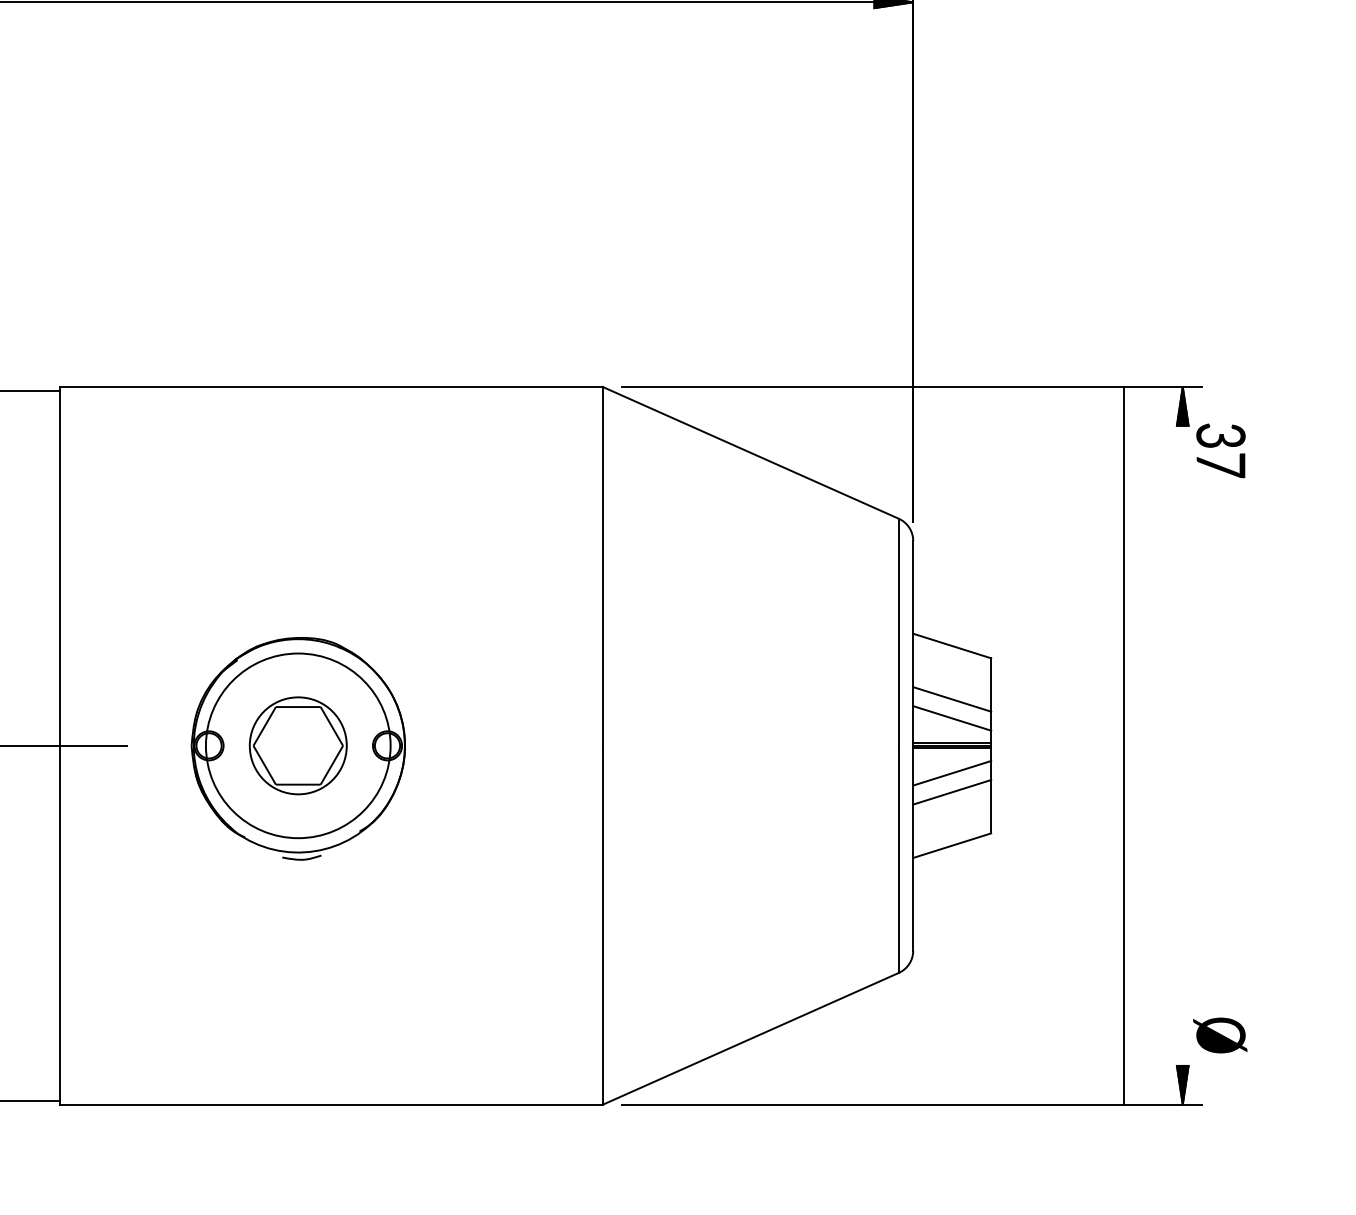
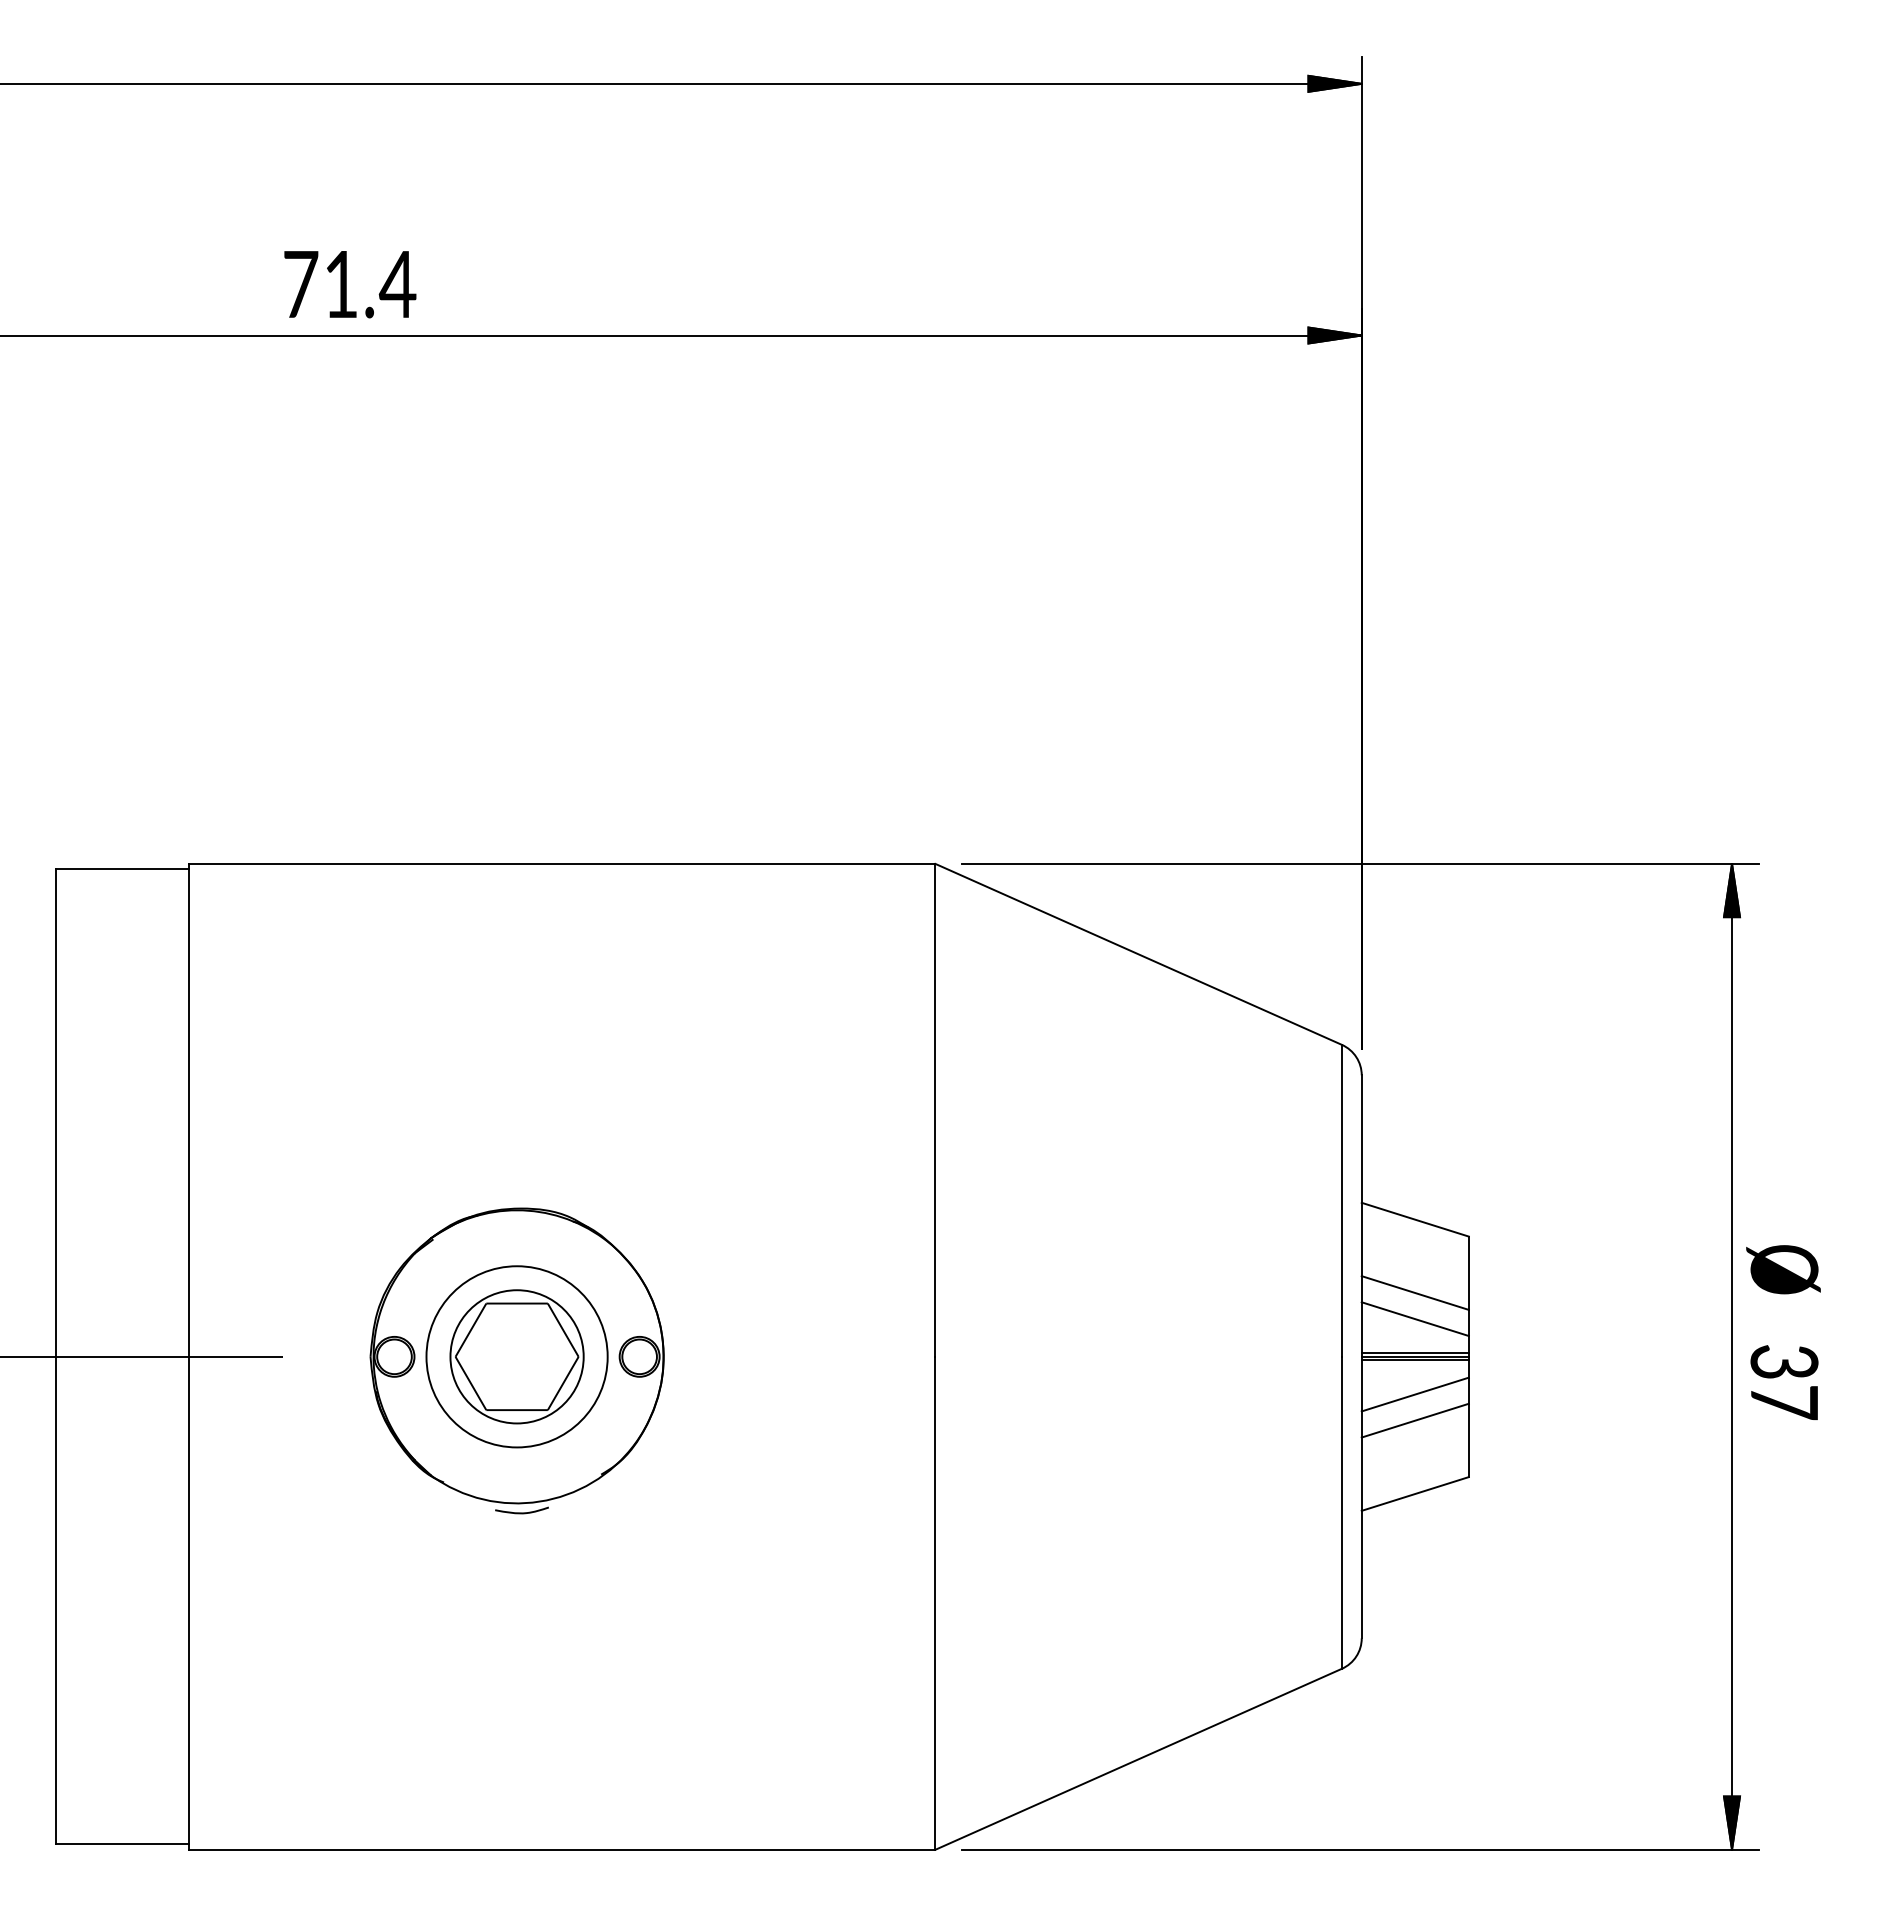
text: (1220, 450) -> (1784, 1382), moved
circle: (297, 745) -> (516, 1356), size x0.71
line: (1124, 745) -> (1732, 1356), moved
text: (1220, 1035) -> (1783, 1269), moved

